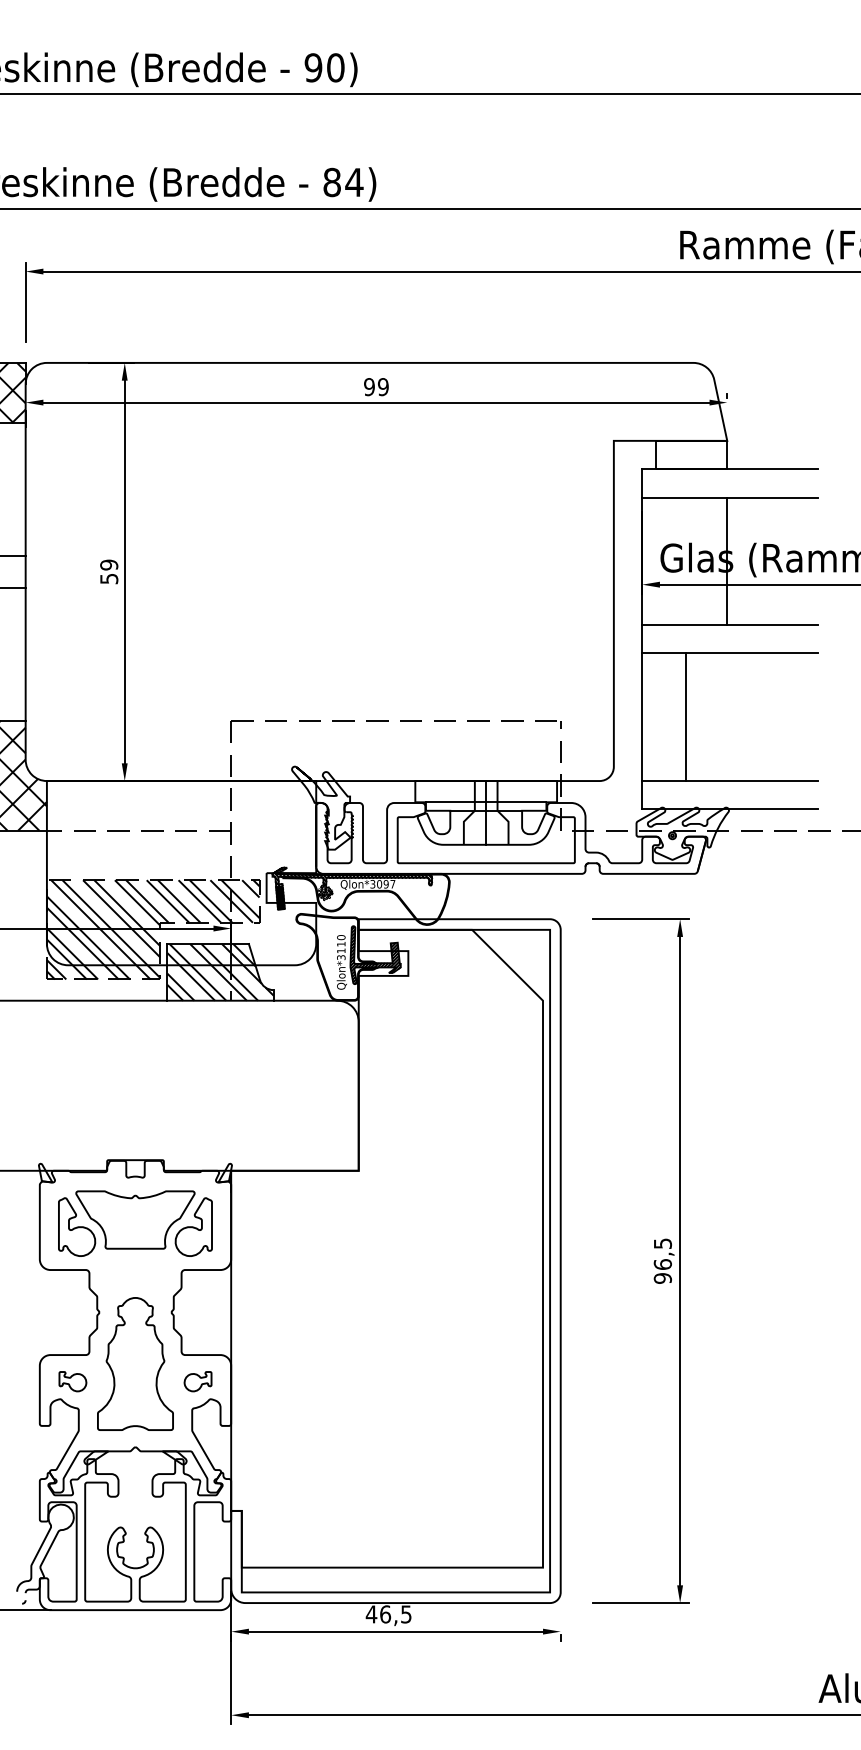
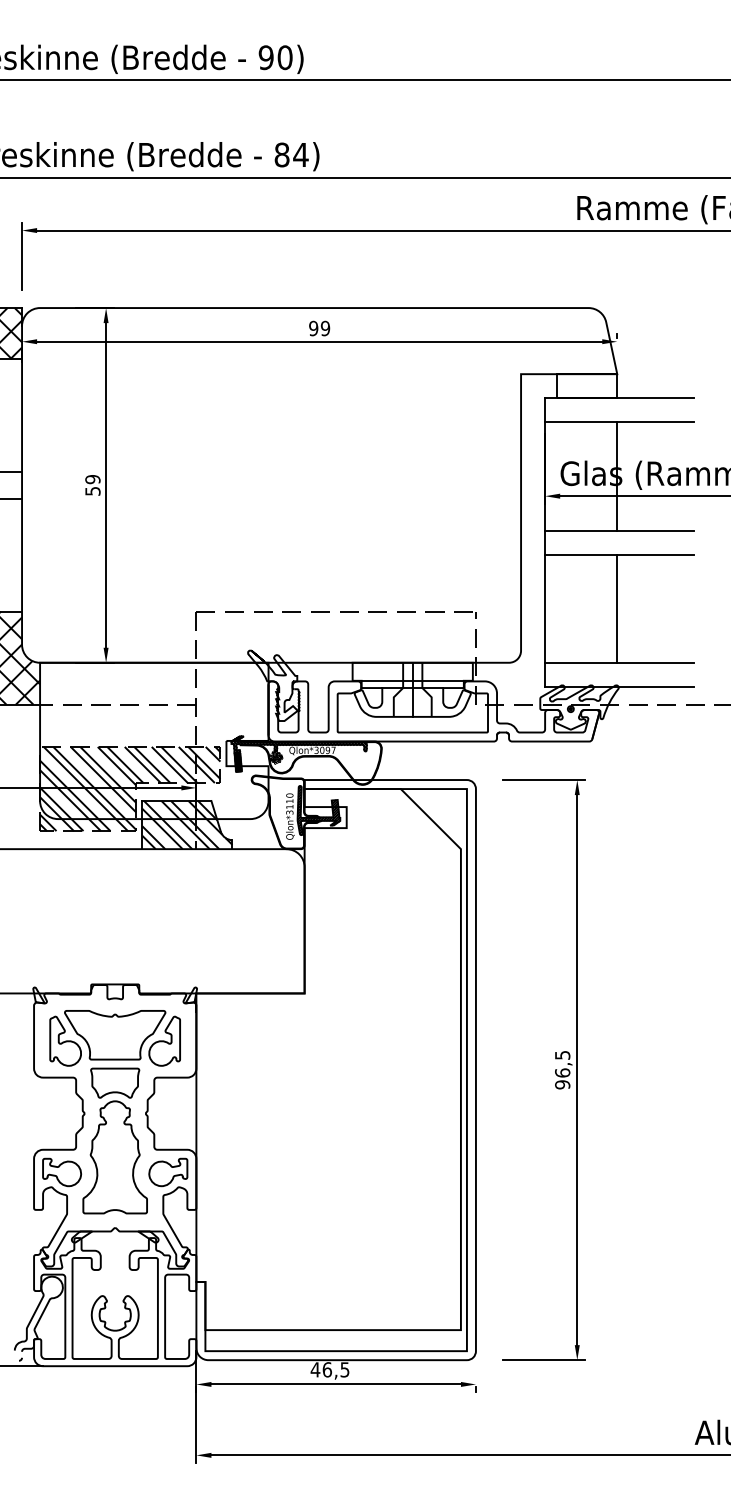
line: (686, 717) -> (617, 608), moved
curve: (135, 1286) -> (115, 1091), added
part: (72, 1381) -> (61, 1172), size x1.67
part: (197, 1381) -> (167, 1172), size x1.67

